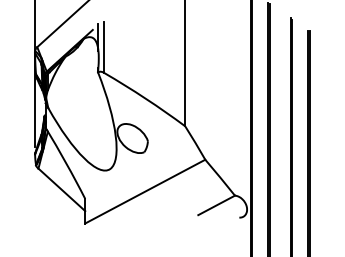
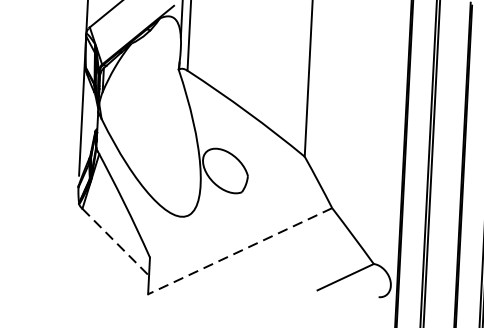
line: (61, 189) -> (115, 241), solid -> dashed
line: (145, 191) -> (240, 251), solid -> dashed

